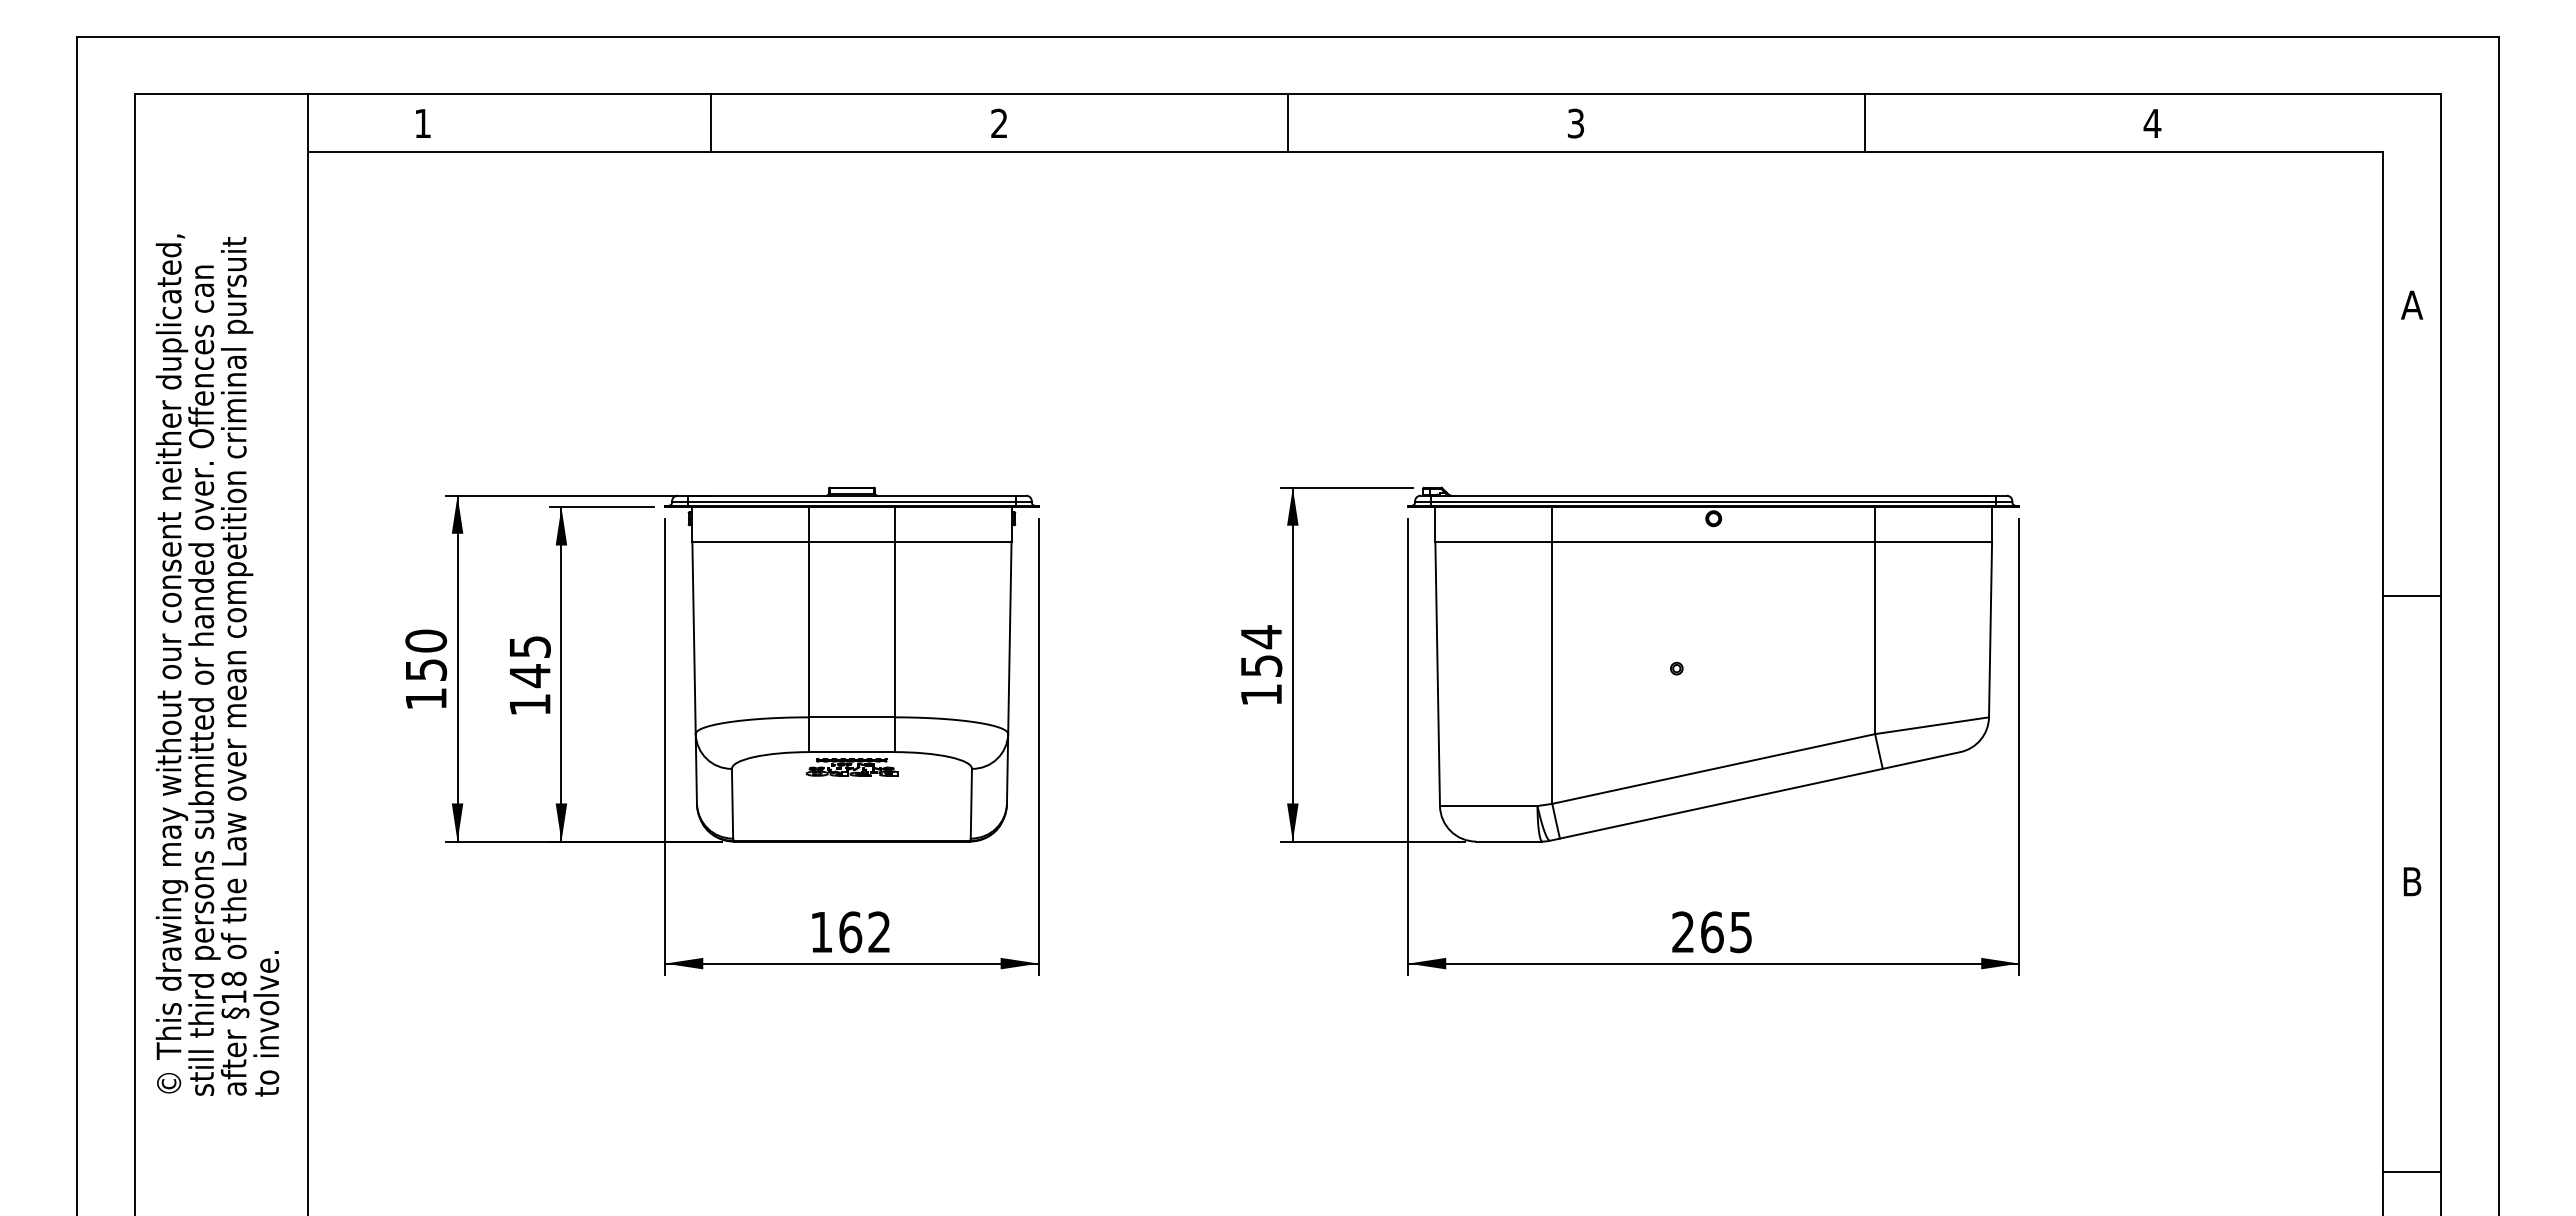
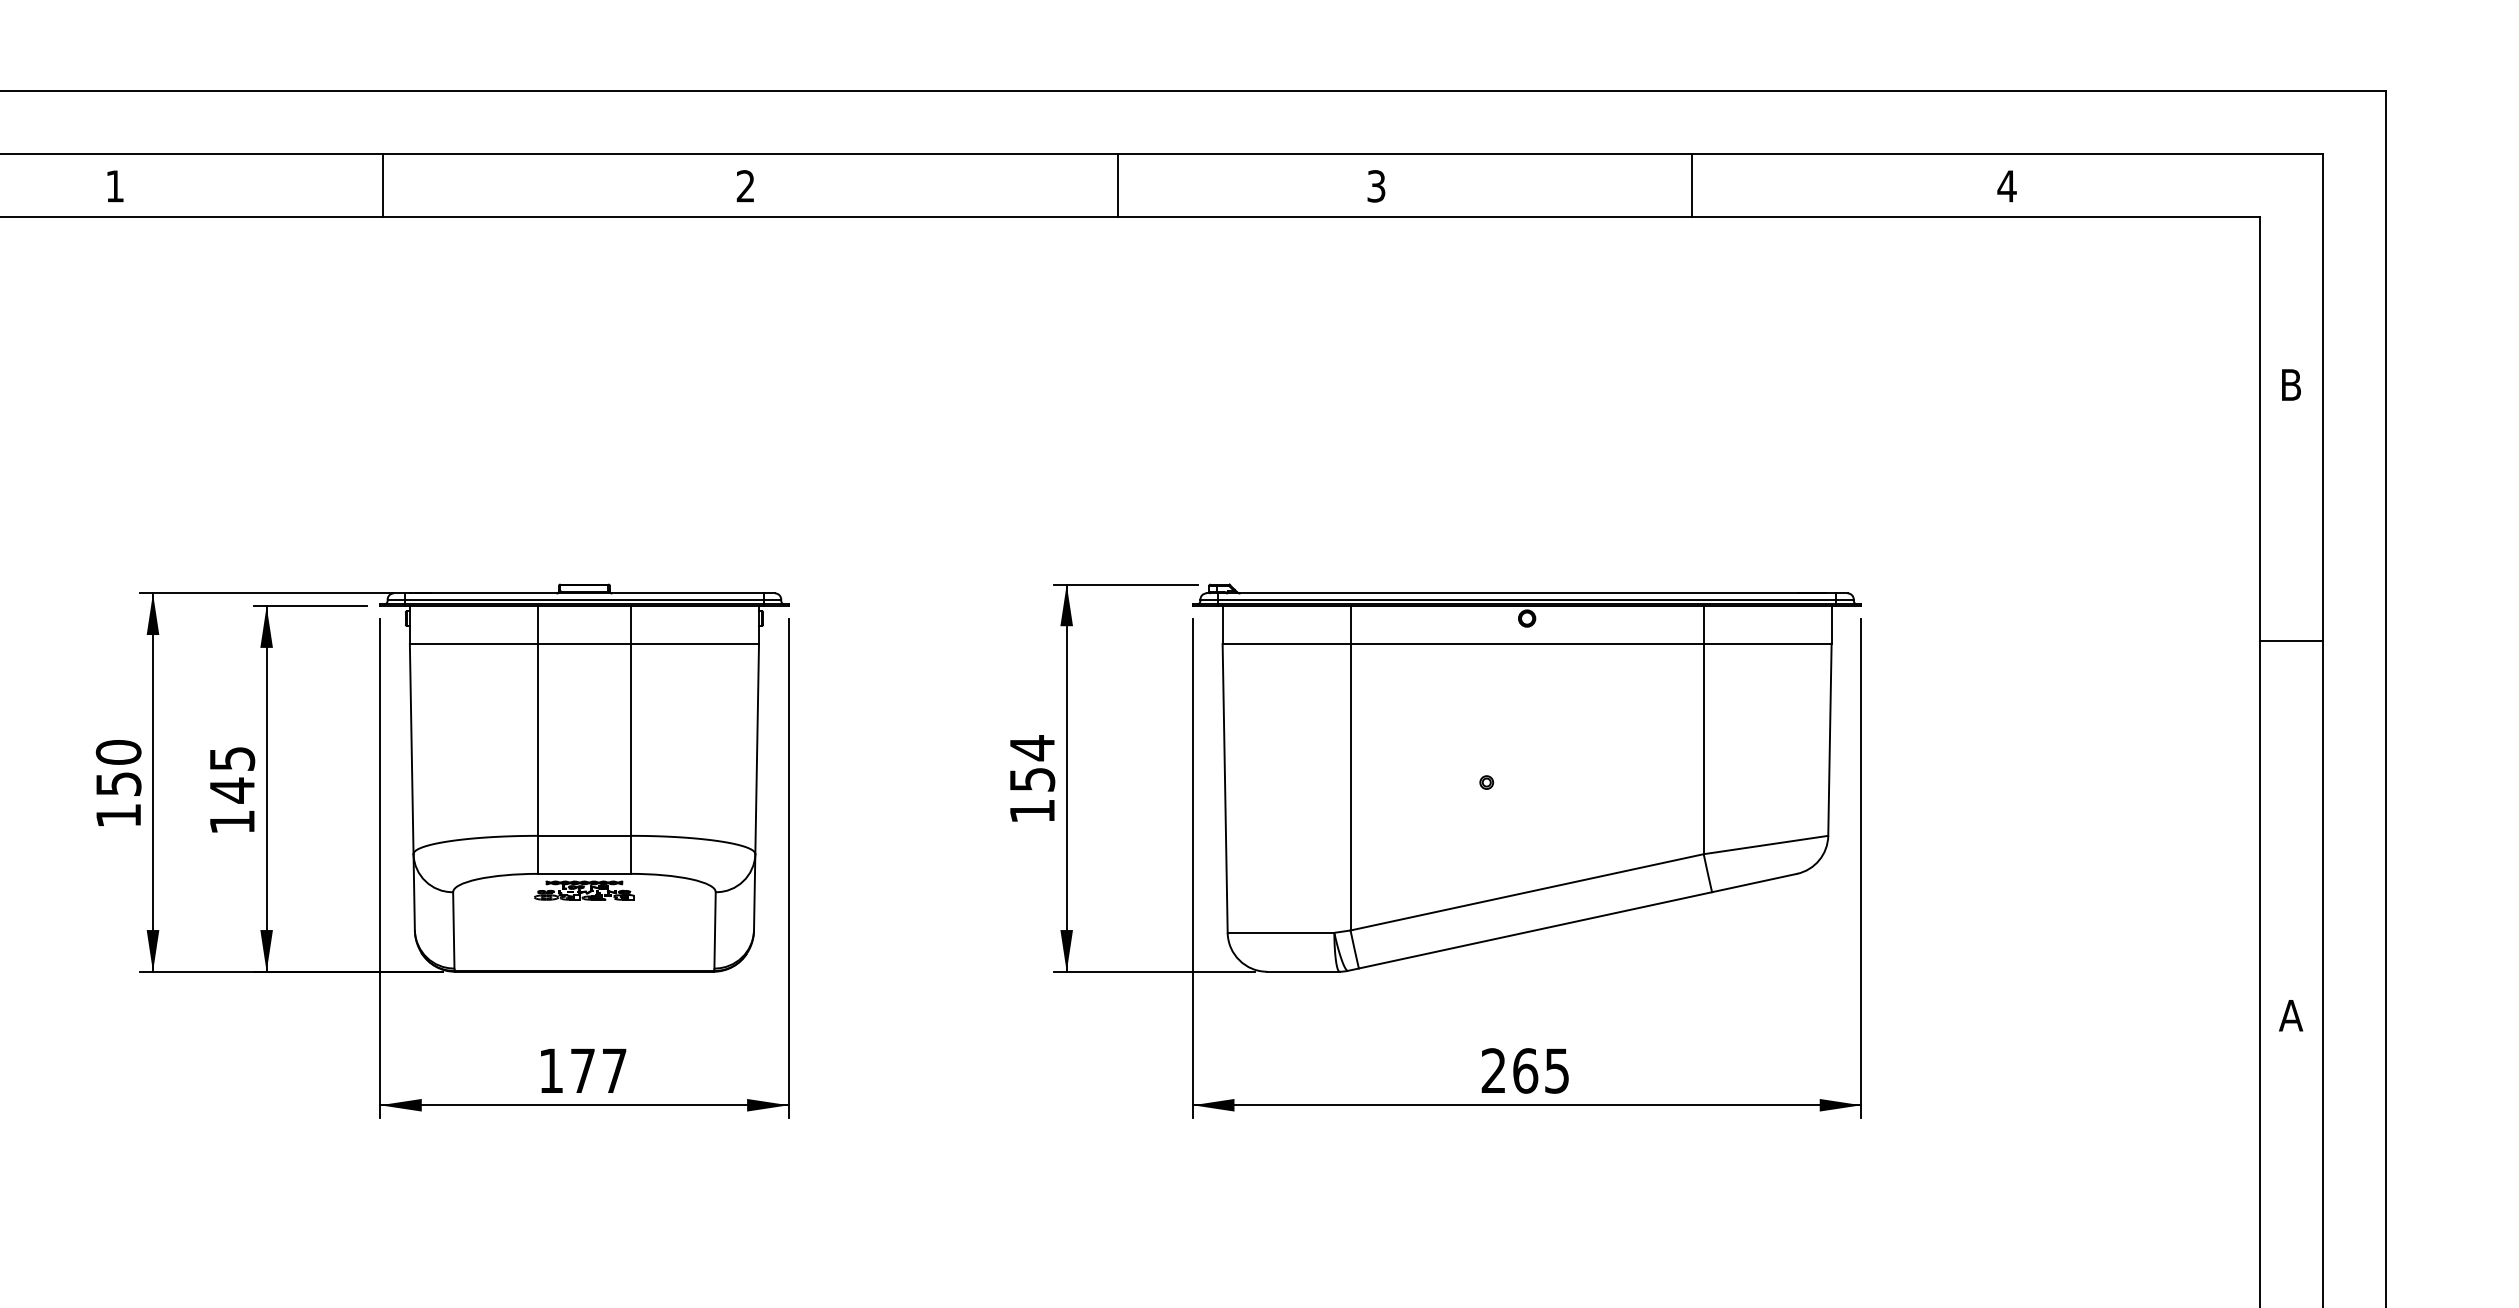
line: (711, 122) -> (382, 185), moved
line: (1288, 122) -> (1118, 185), moved
text: (2412, 304) -> (2291, 384), A -> B
line: (2412, 595) -> (2291, 640), moved
text: (2412, 881) -> (2291, 1015), B -> A
text: (864, 932) -> (598, 1071), 162 -> 177

